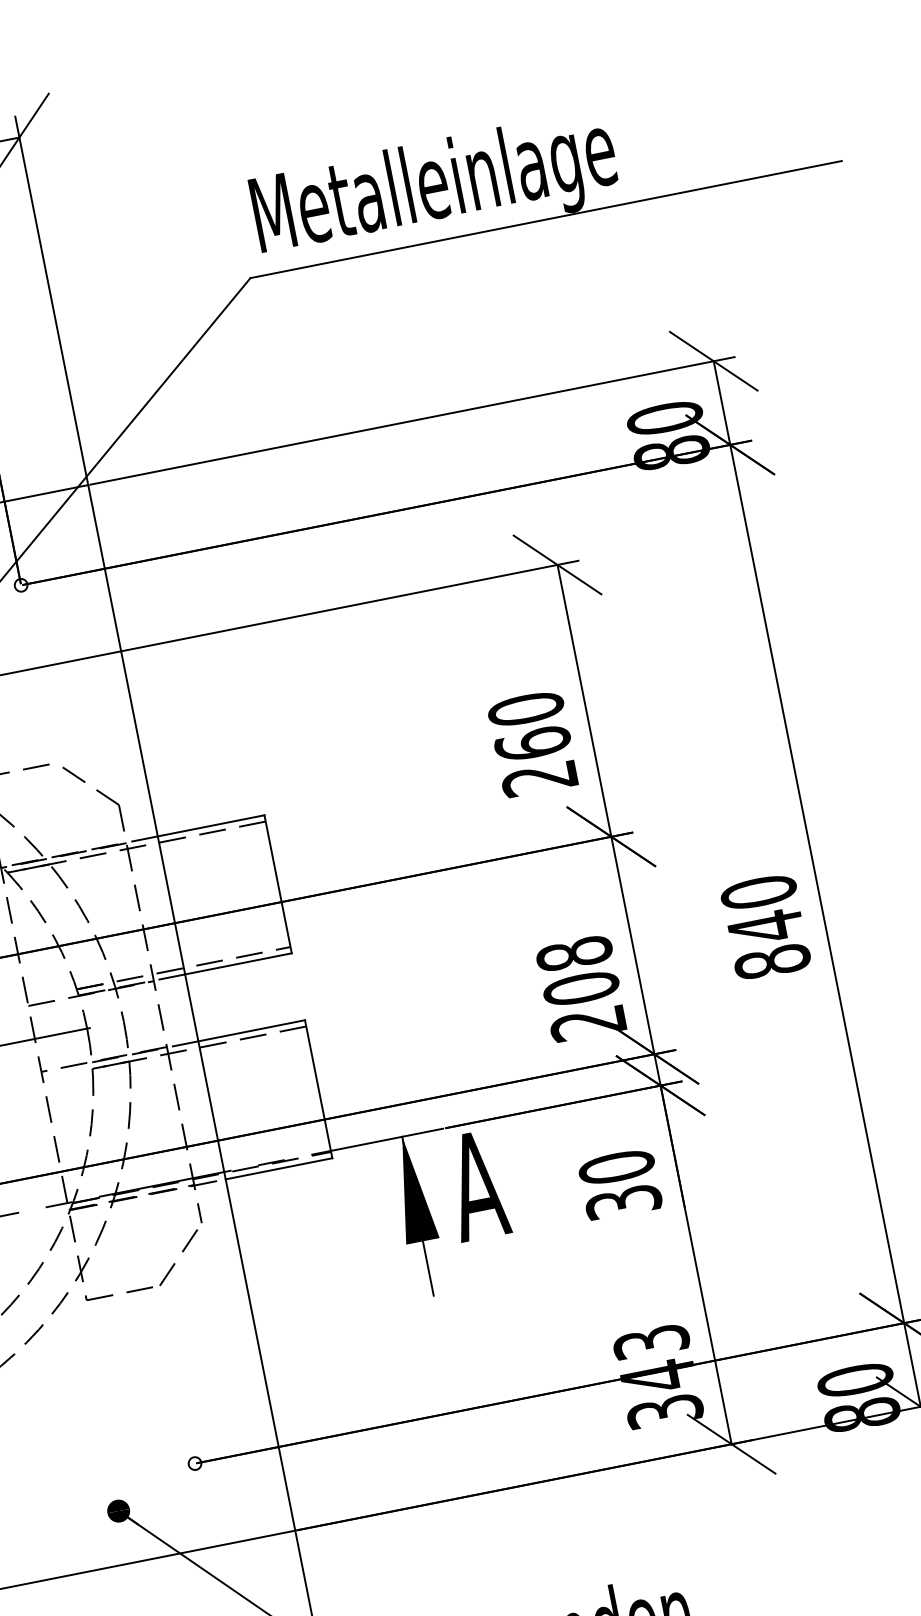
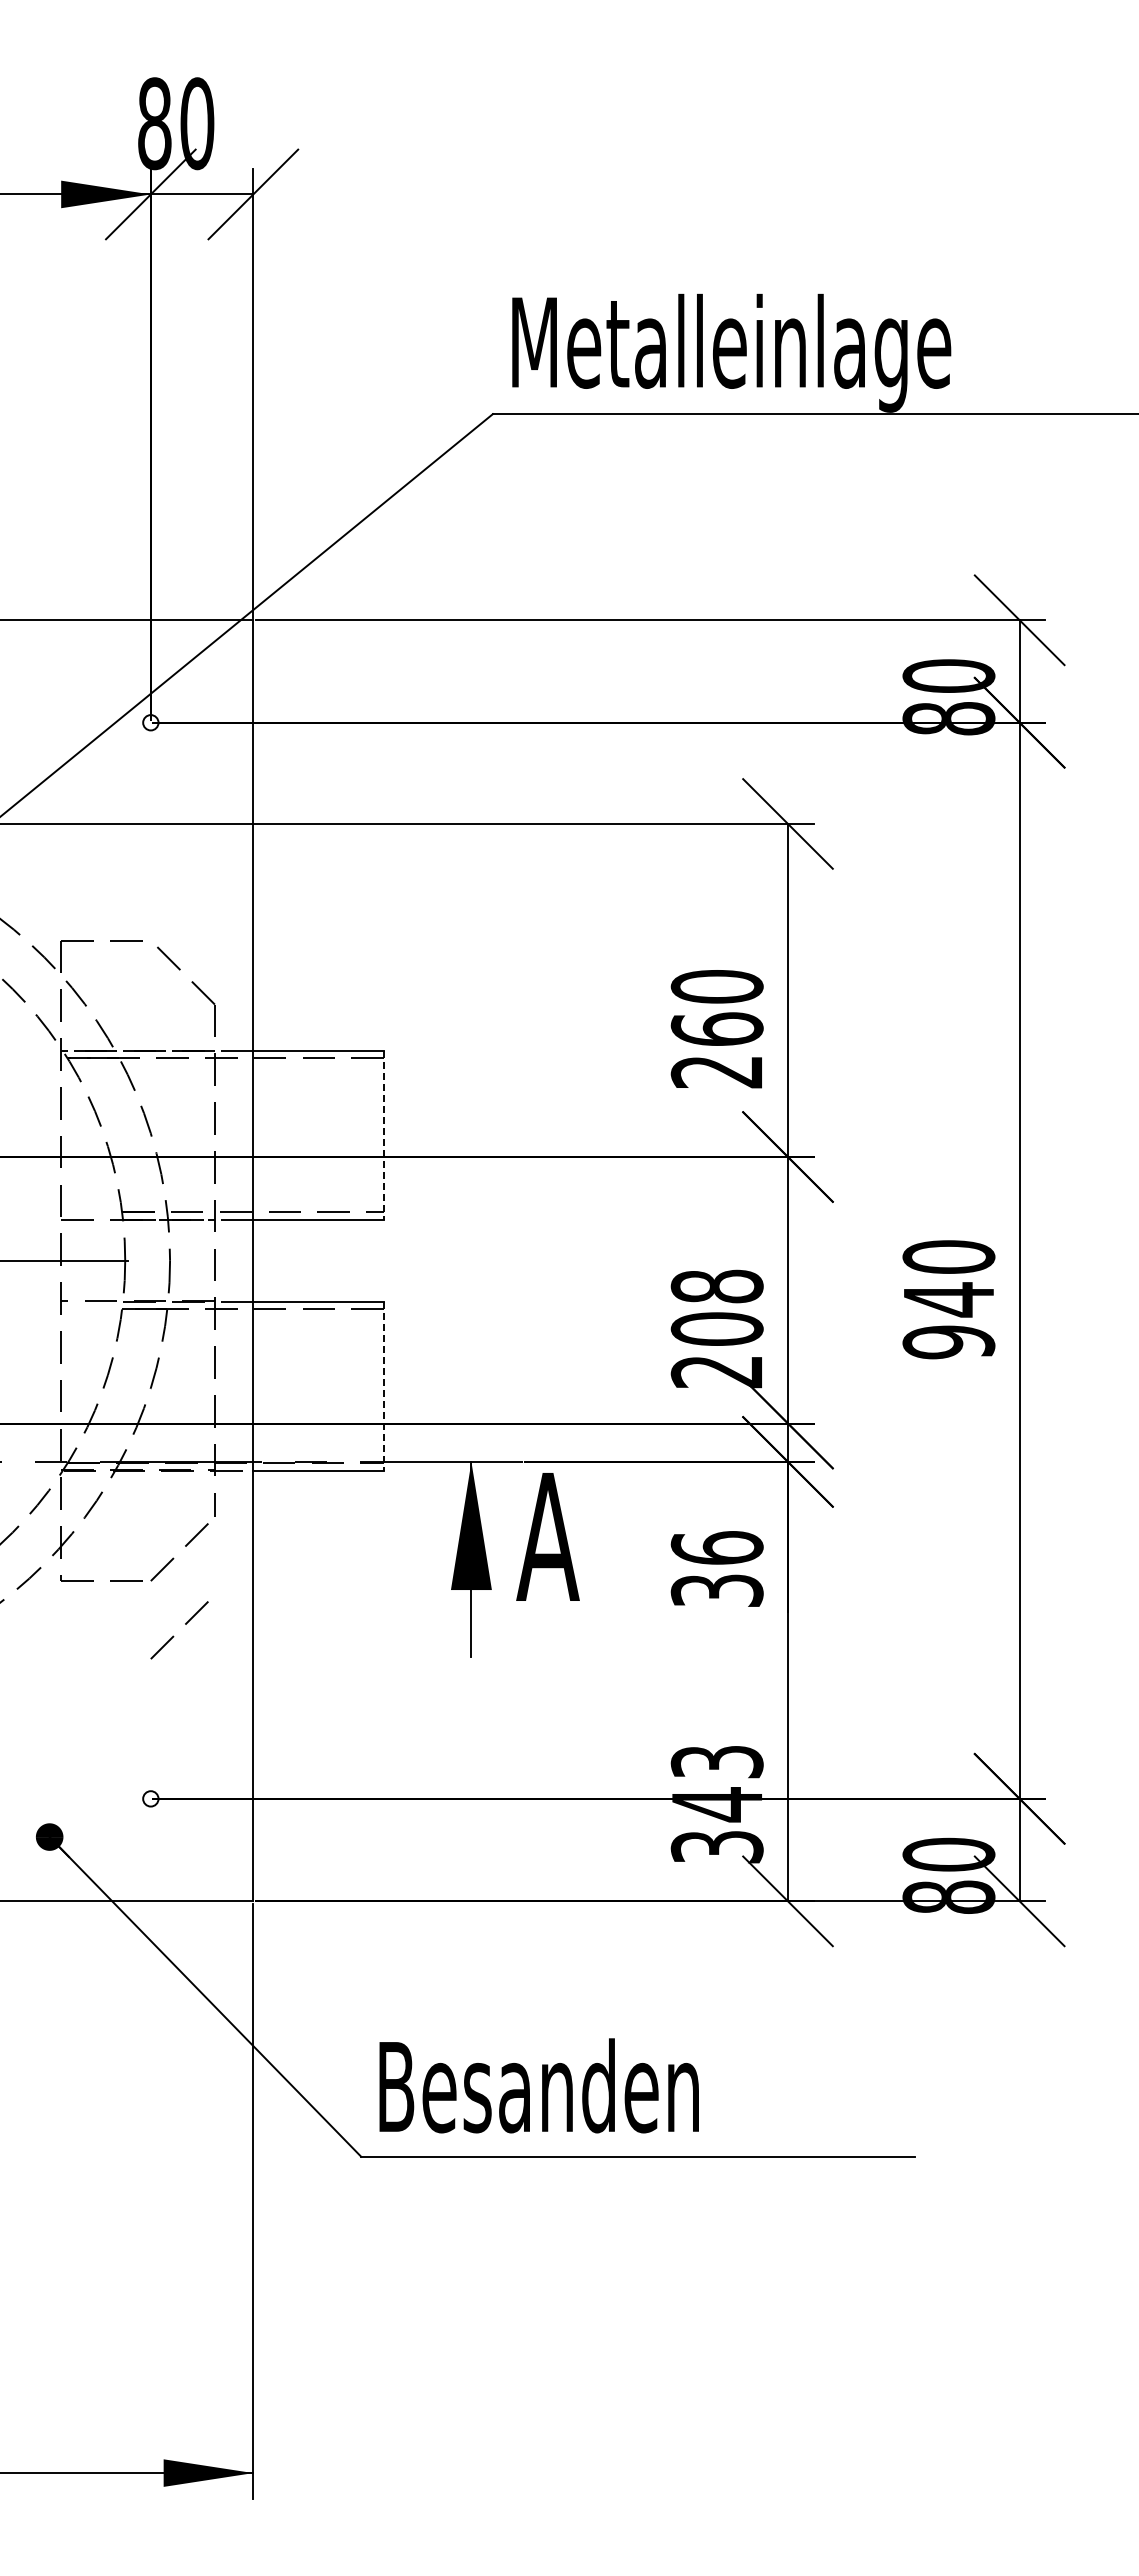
line: (278, 884) -> (384, 1135), solid -> dashed
text: (772, 962) -> (948, 1342), 840 -> 940
line: (319, 1089) -> (384, 1386), solid -> dashed
text: (616, 1167) -> (716, 1547), 30 -> 36
line: (187, 1326) -> (173, 1635), added

